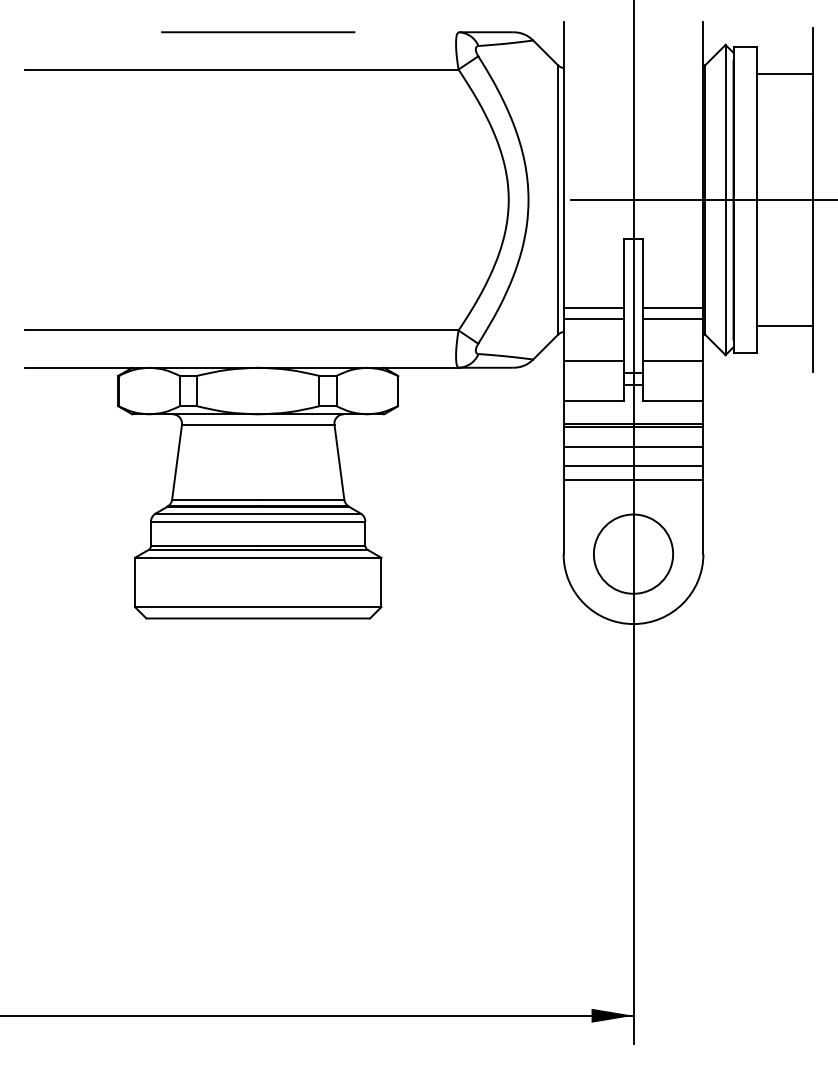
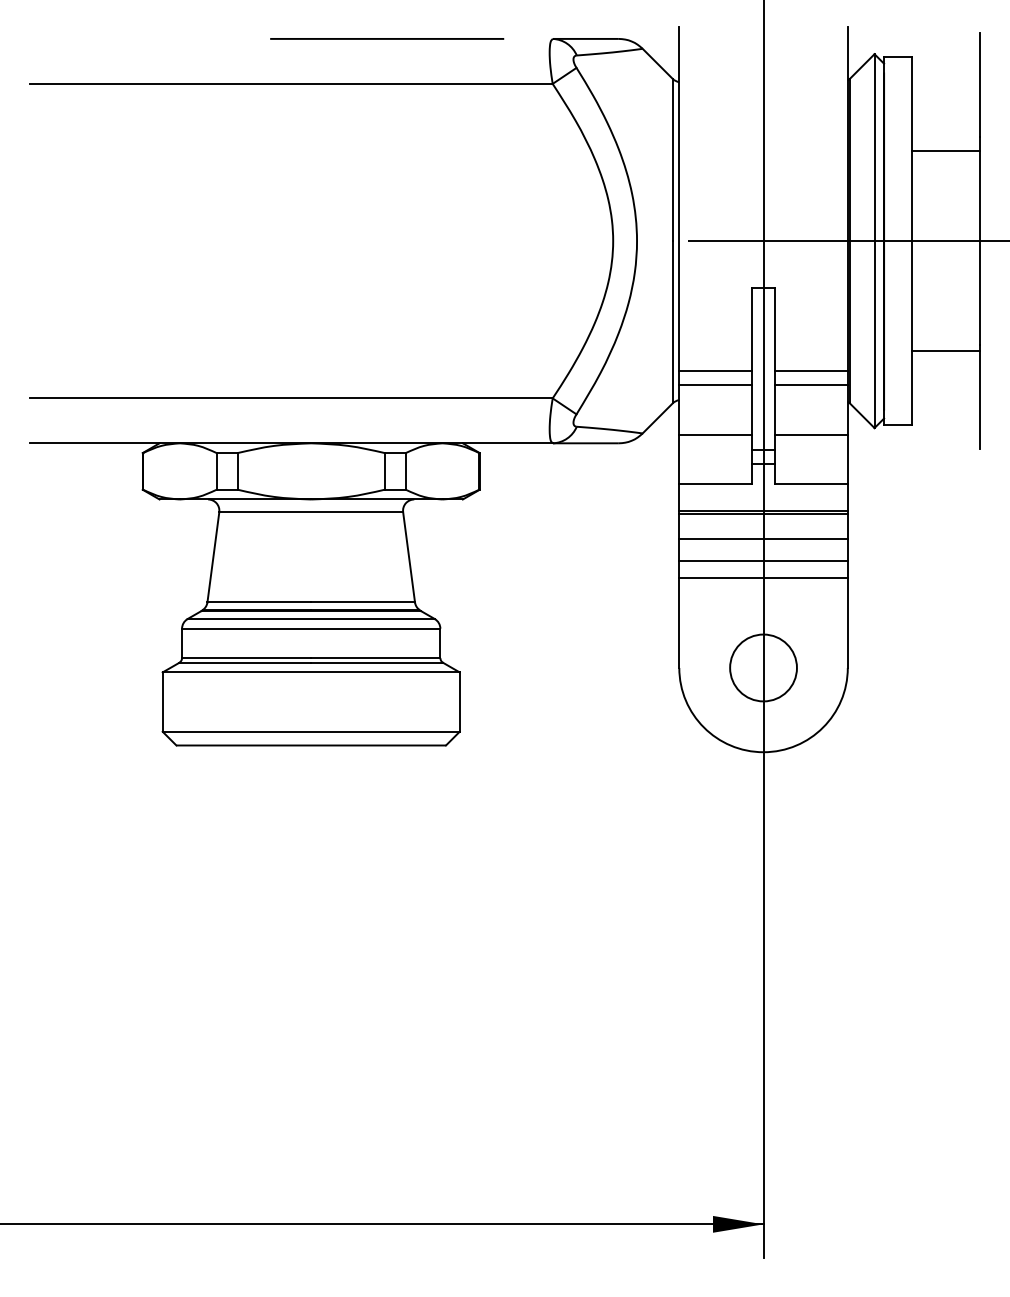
line: (258, 32) -> (387, 39), moved
line: (784, 74) -> (945, 151), moved
line: (784, 325) -> (945, 350), moved
circle: (633, 553) -> (763, 667), size x0.7

